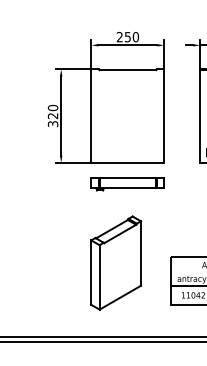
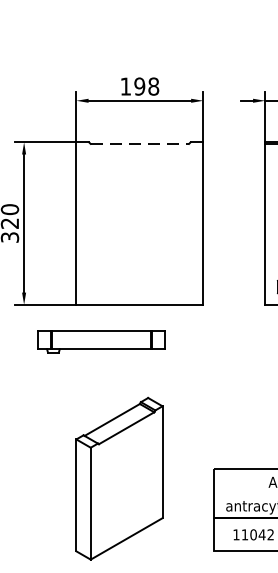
text: (127, 37) -> (139, 87), 250 -> 198
line: (128, 70) -> (140, 144), solid -> dashed
part: (127, 184) -> (100, 342), moved

